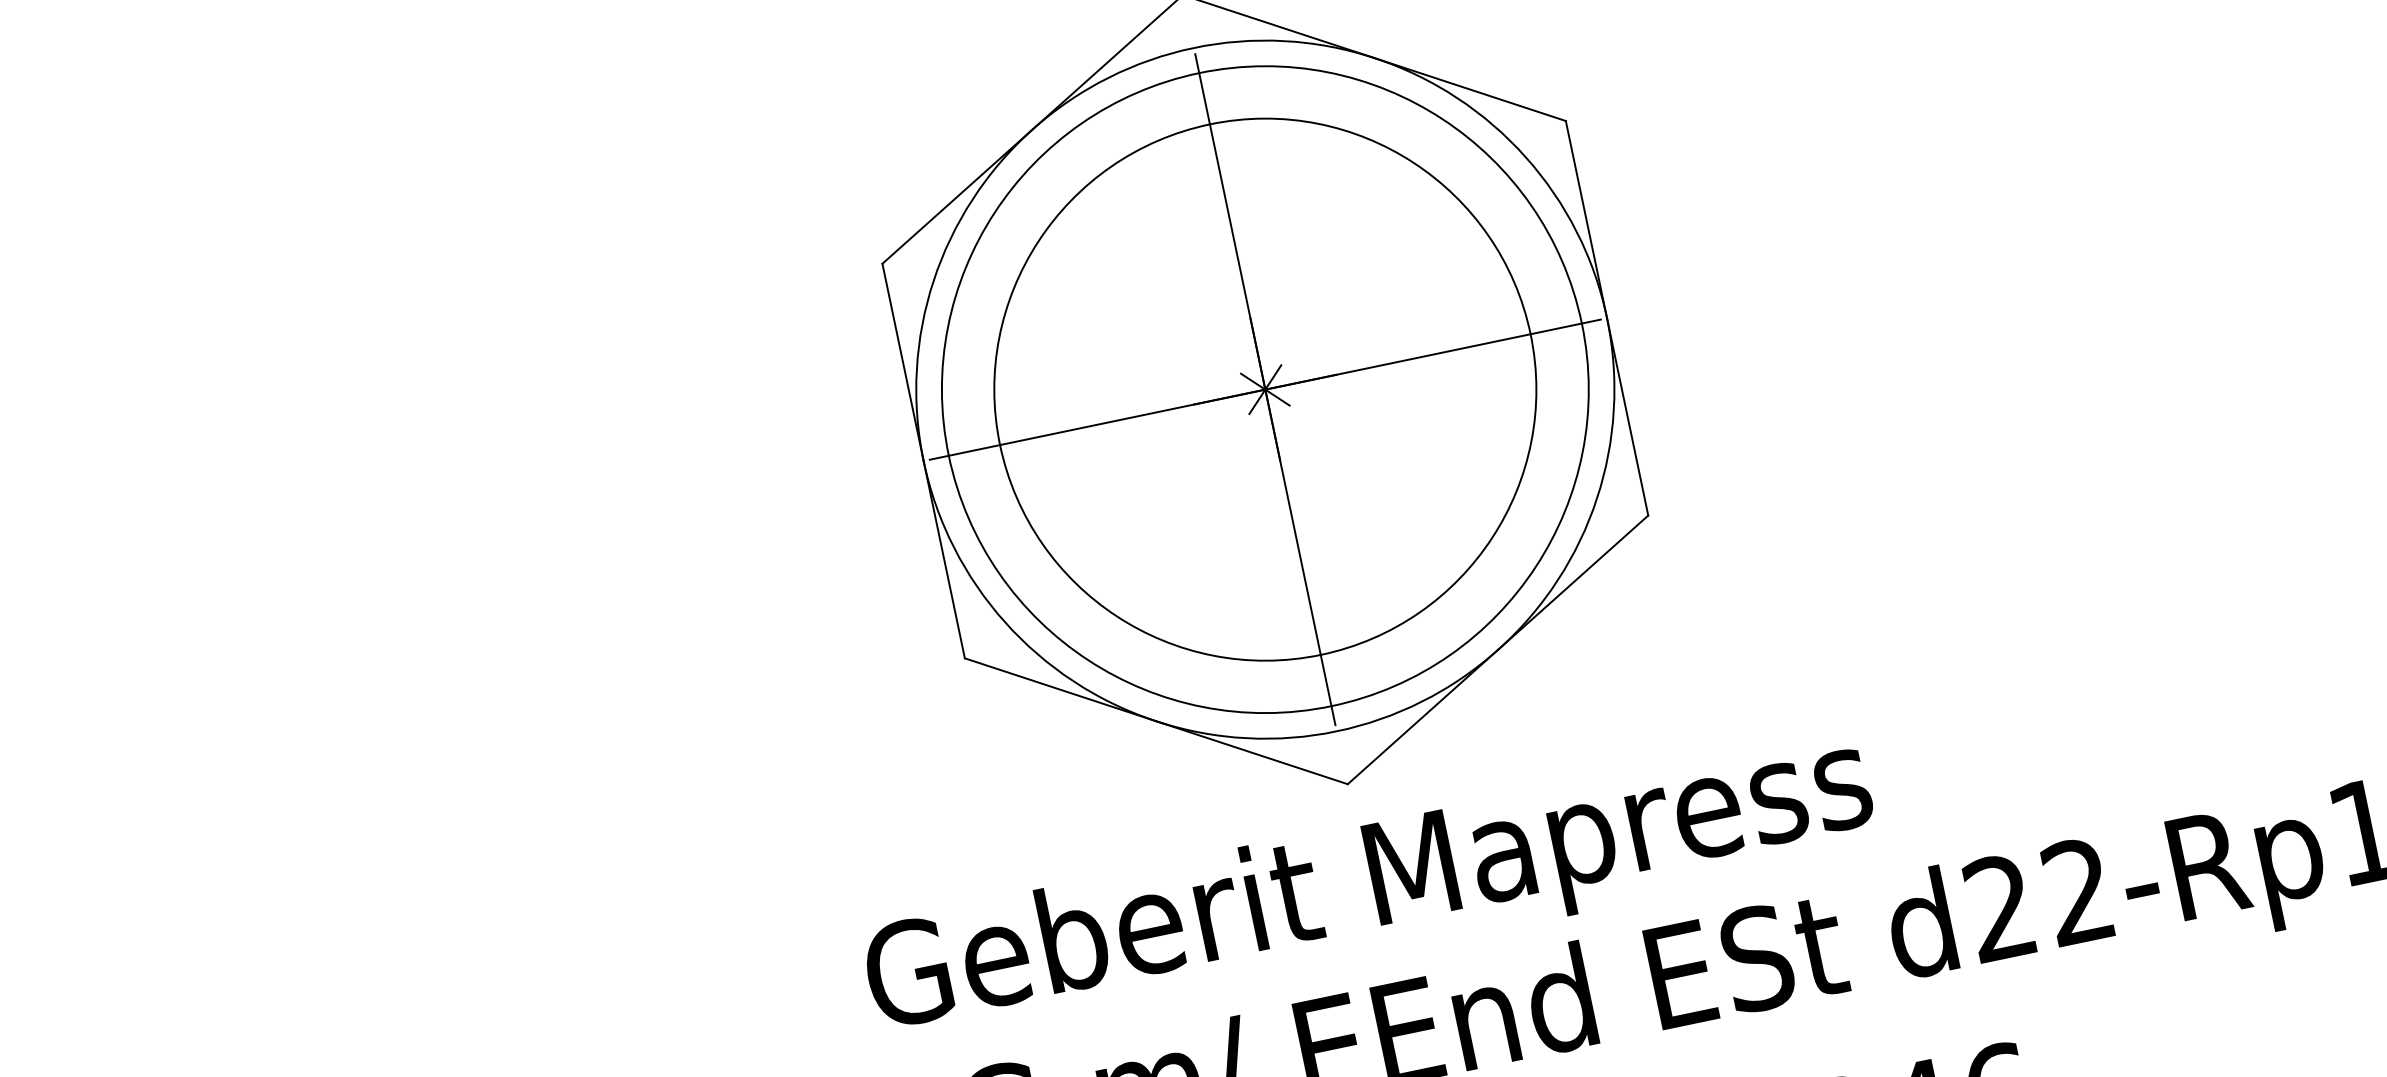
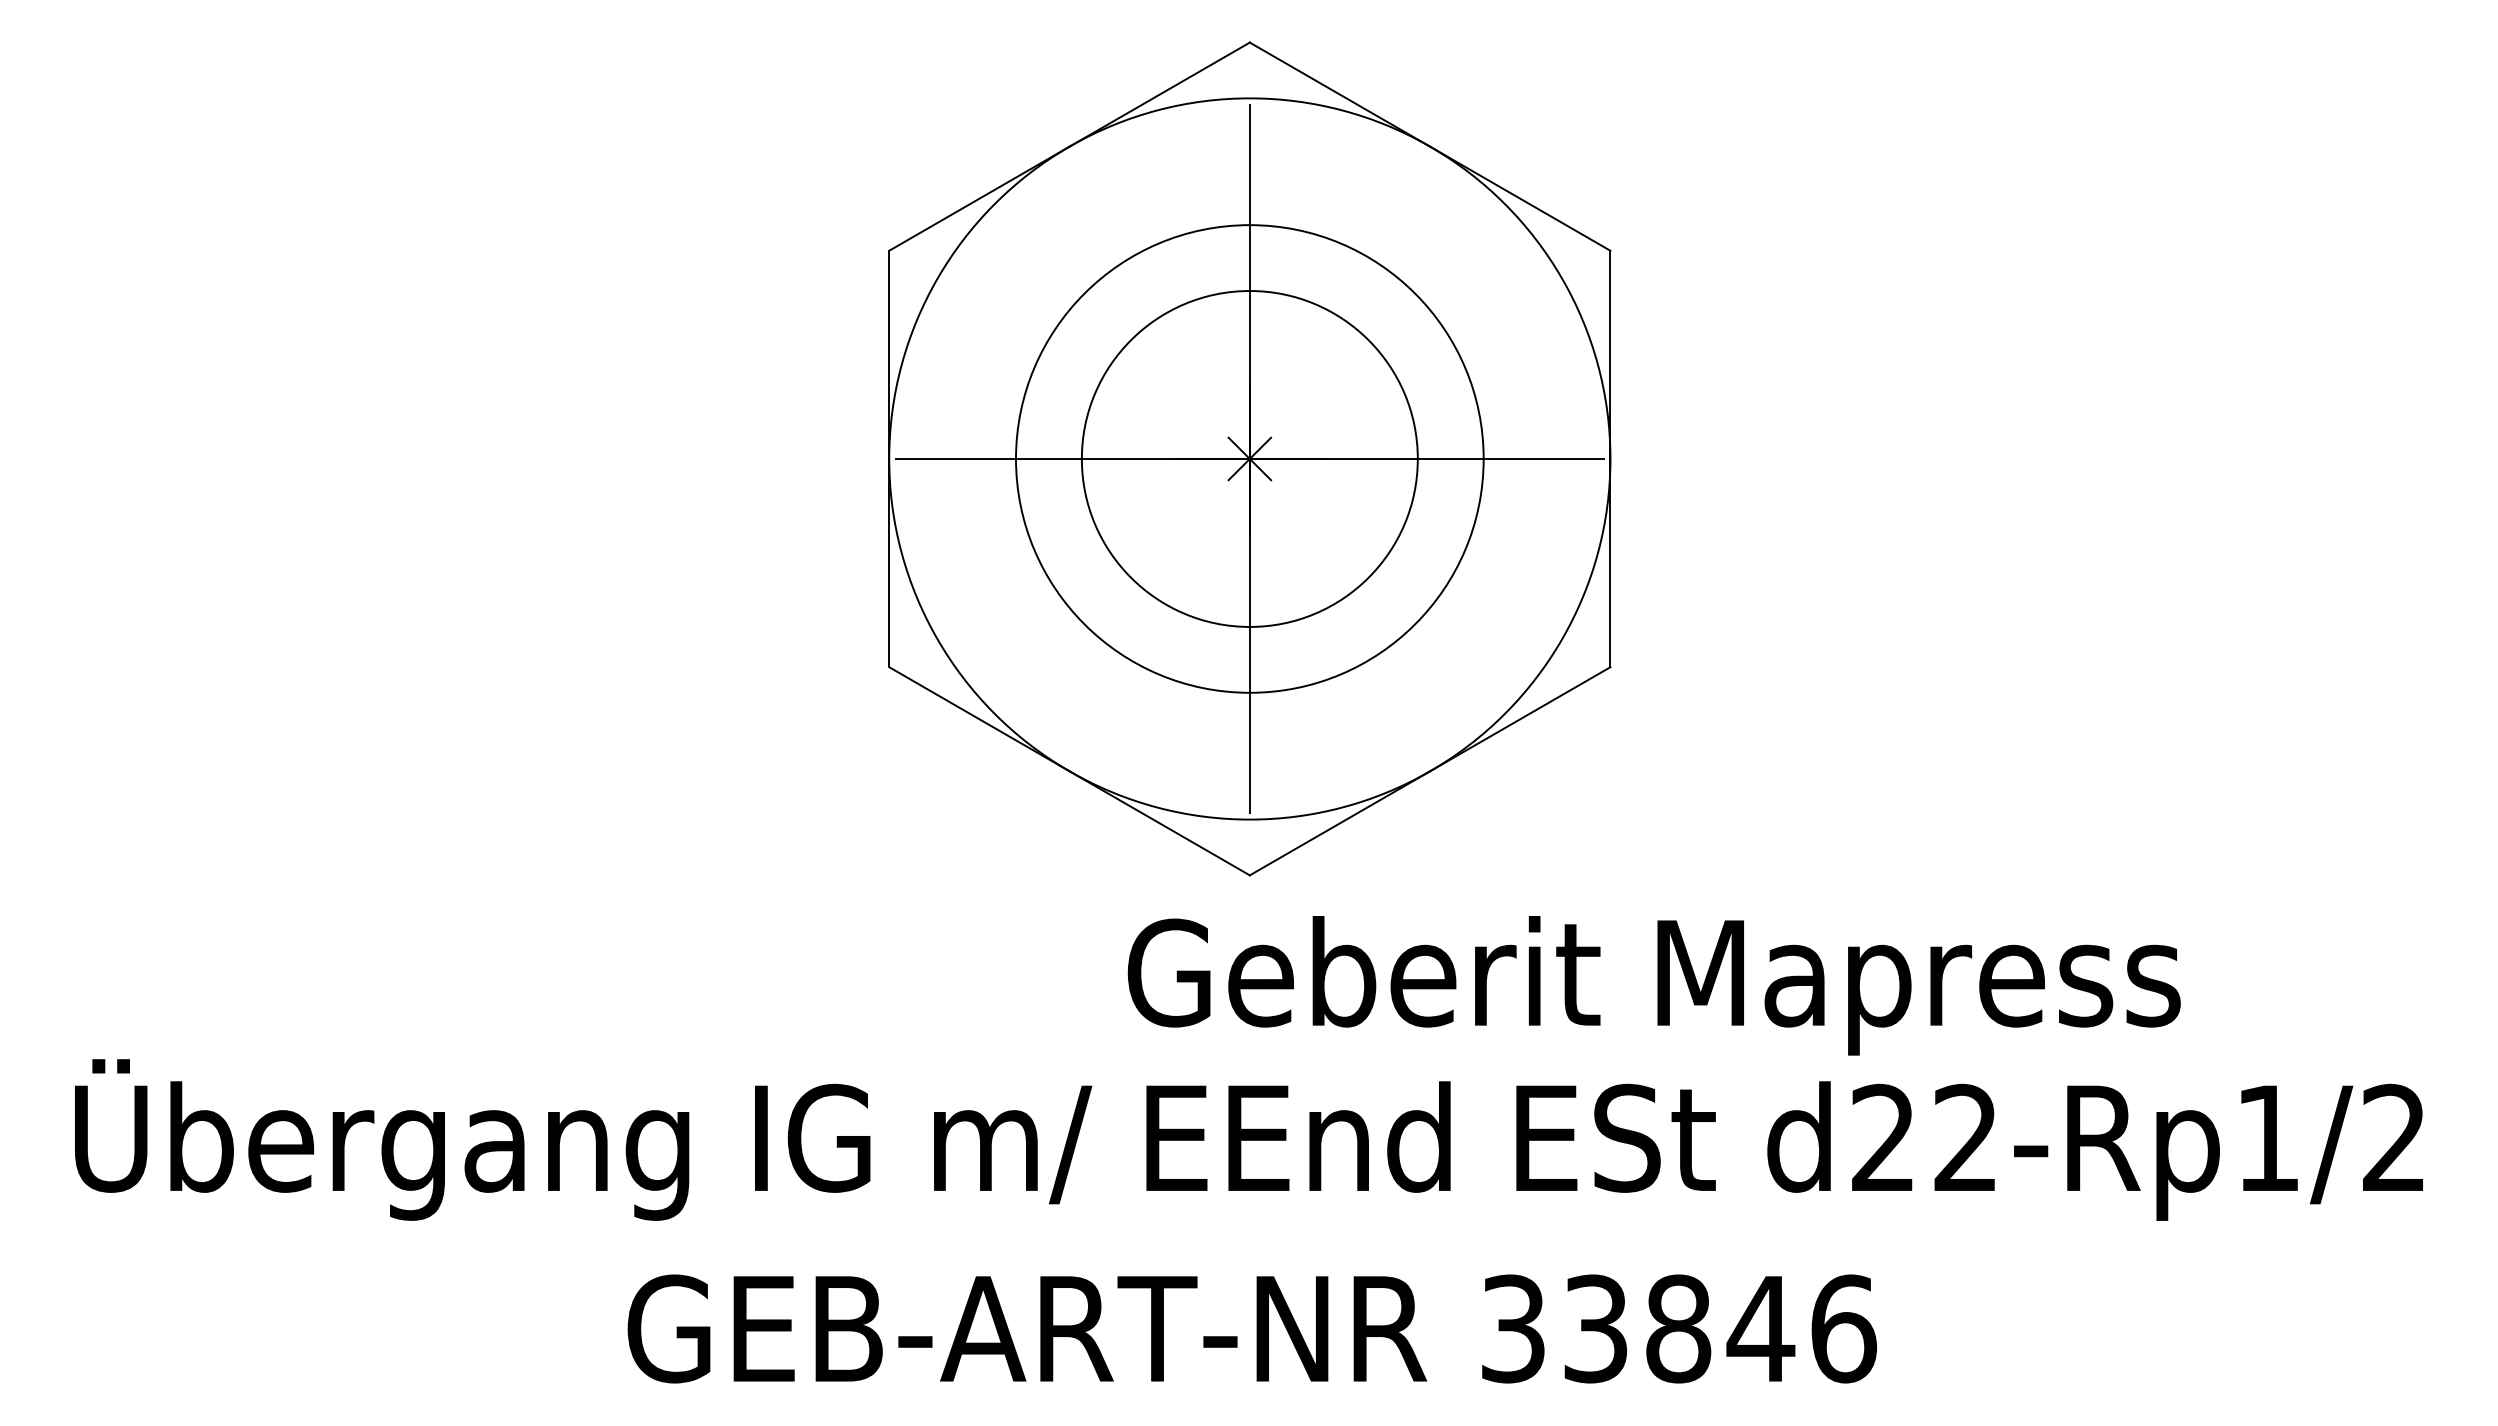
circle: (1264, 389) -> (1249, 458), size x0.6
circle: (1264, 389) -> (1249, 458), size x0.7
text: (1369, 888) -> (1653, 985), moved

